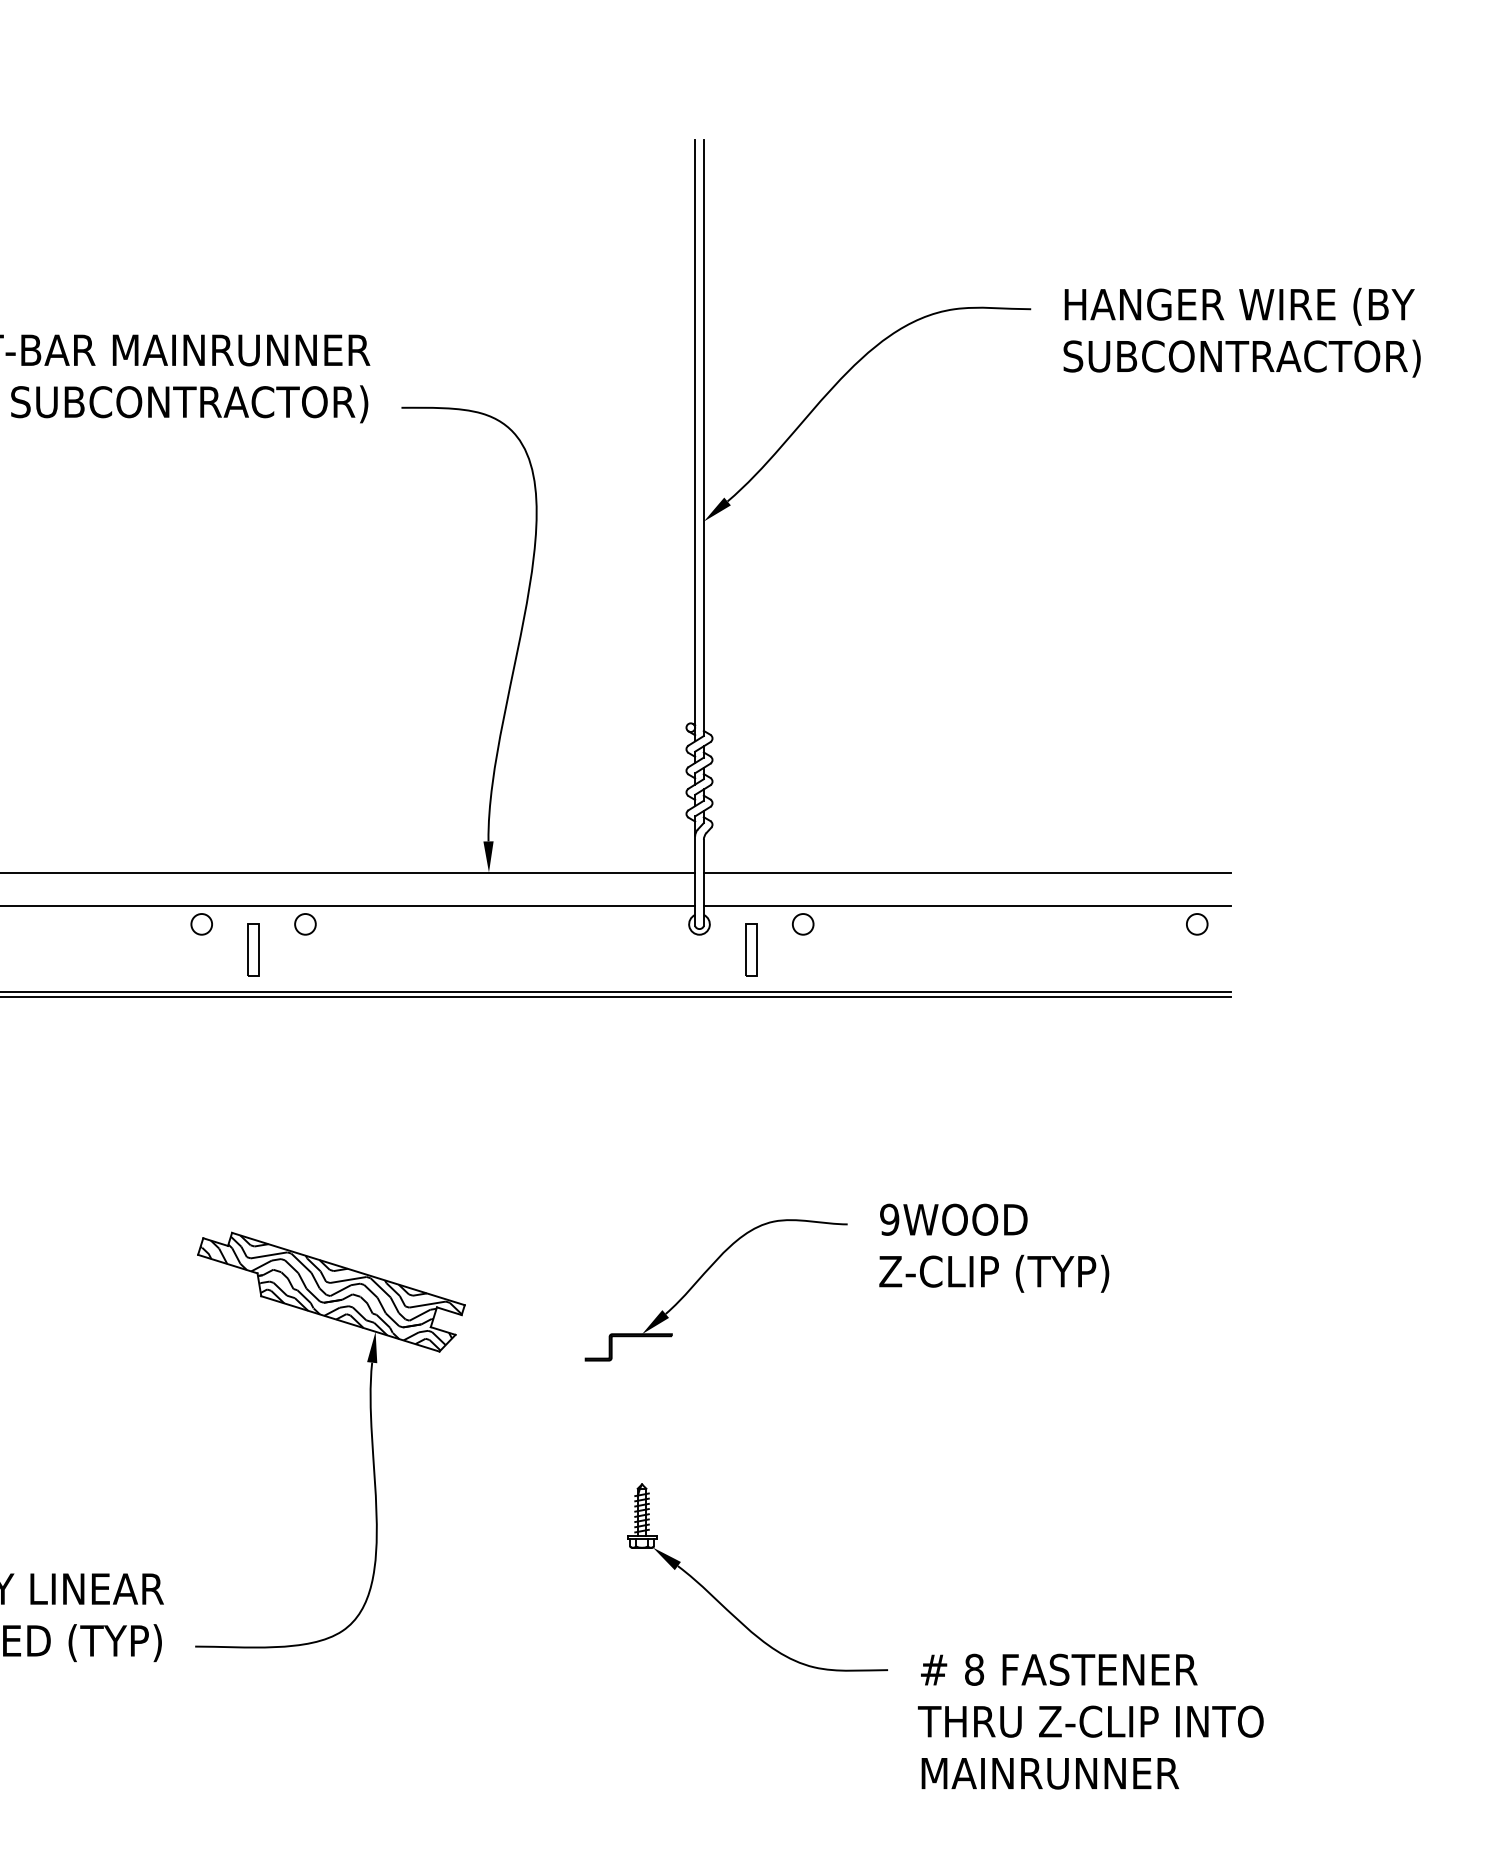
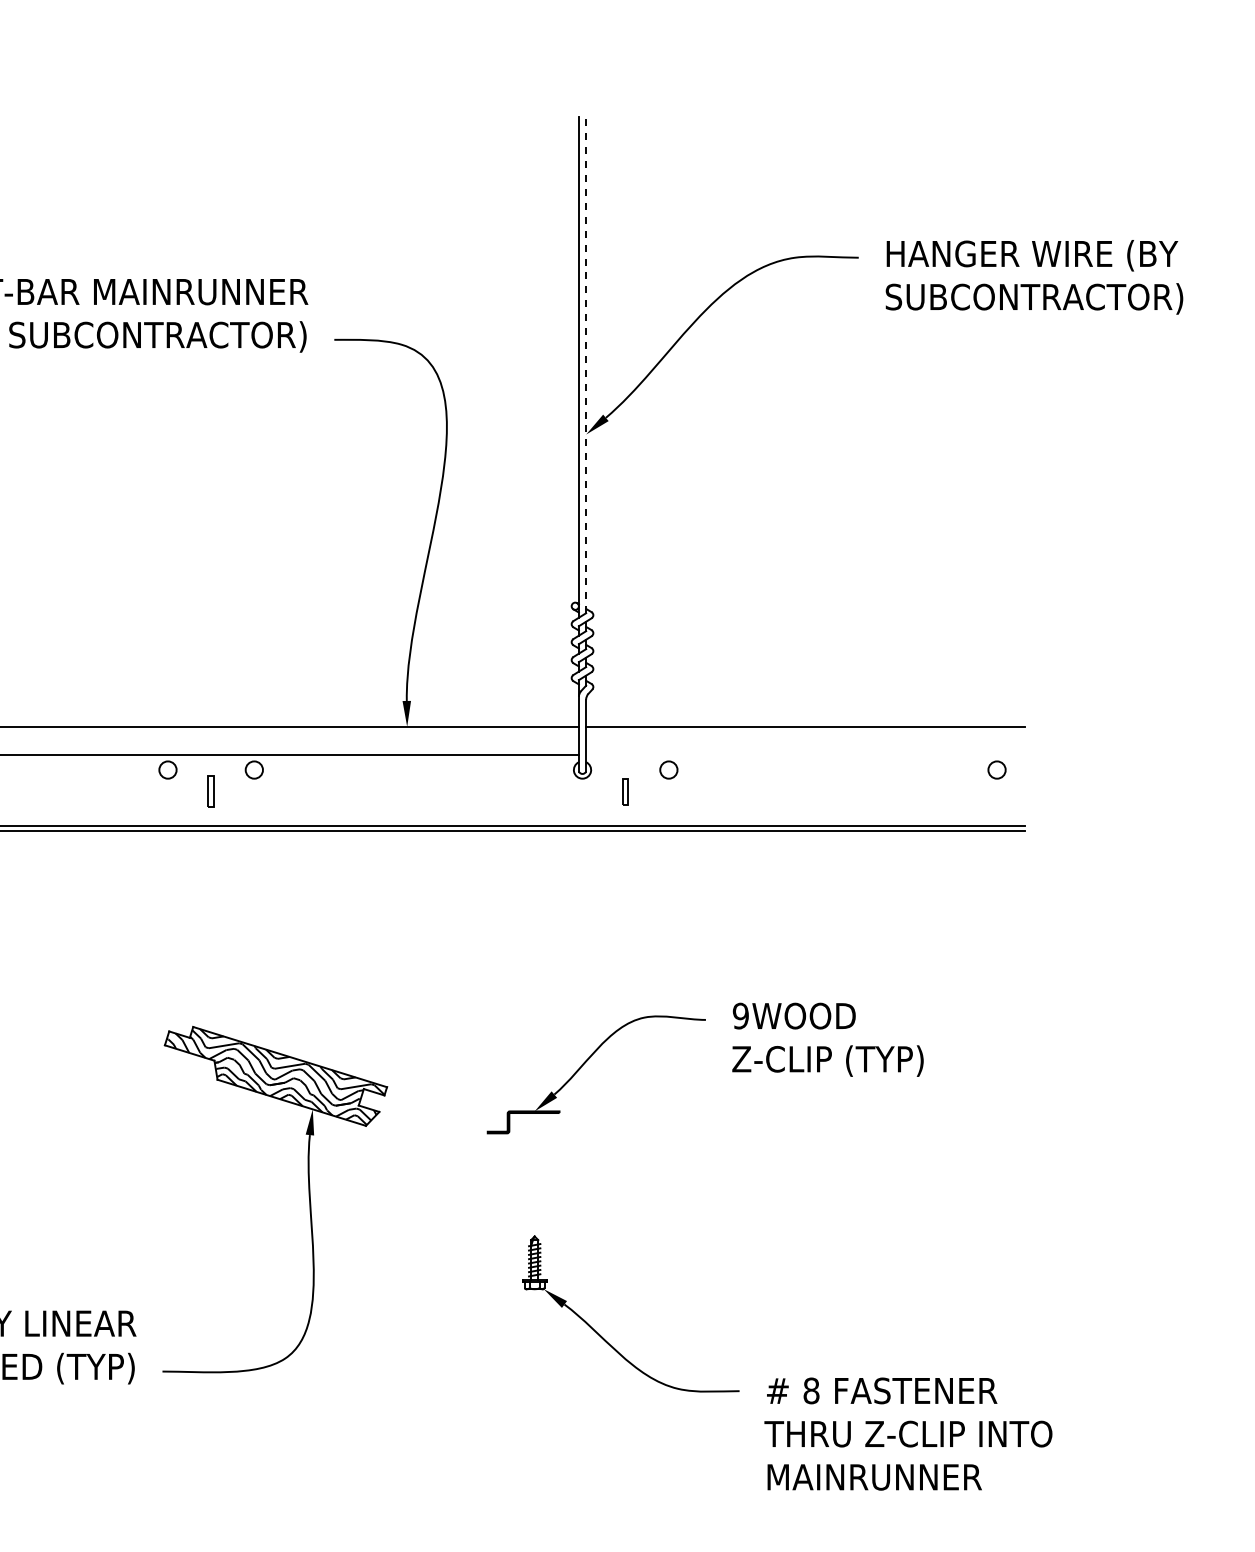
line: (704, 437) -> (586, 364), solid -> dashed
line: (967, 905) -> (805, 754), removed
part: (254, 950) -> (211, 791), size x0.7
part: (751, 950) -> (625, 791), size x0.6

